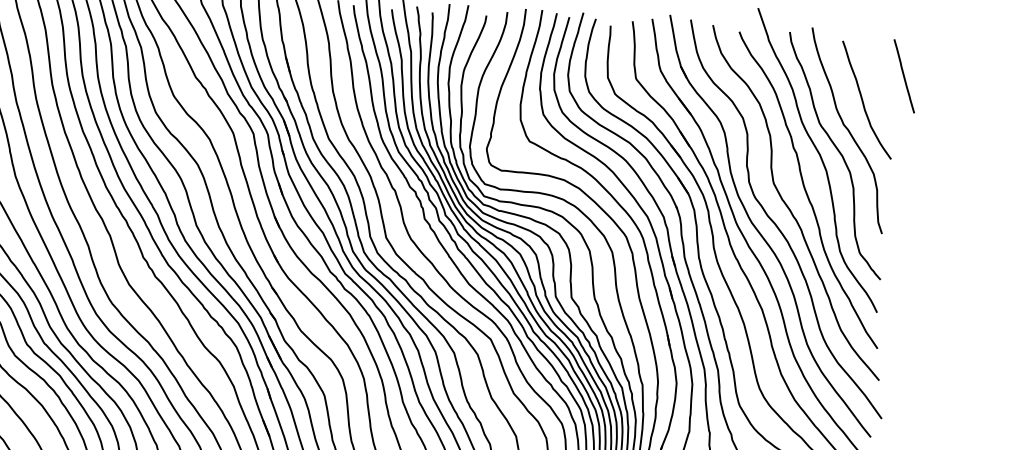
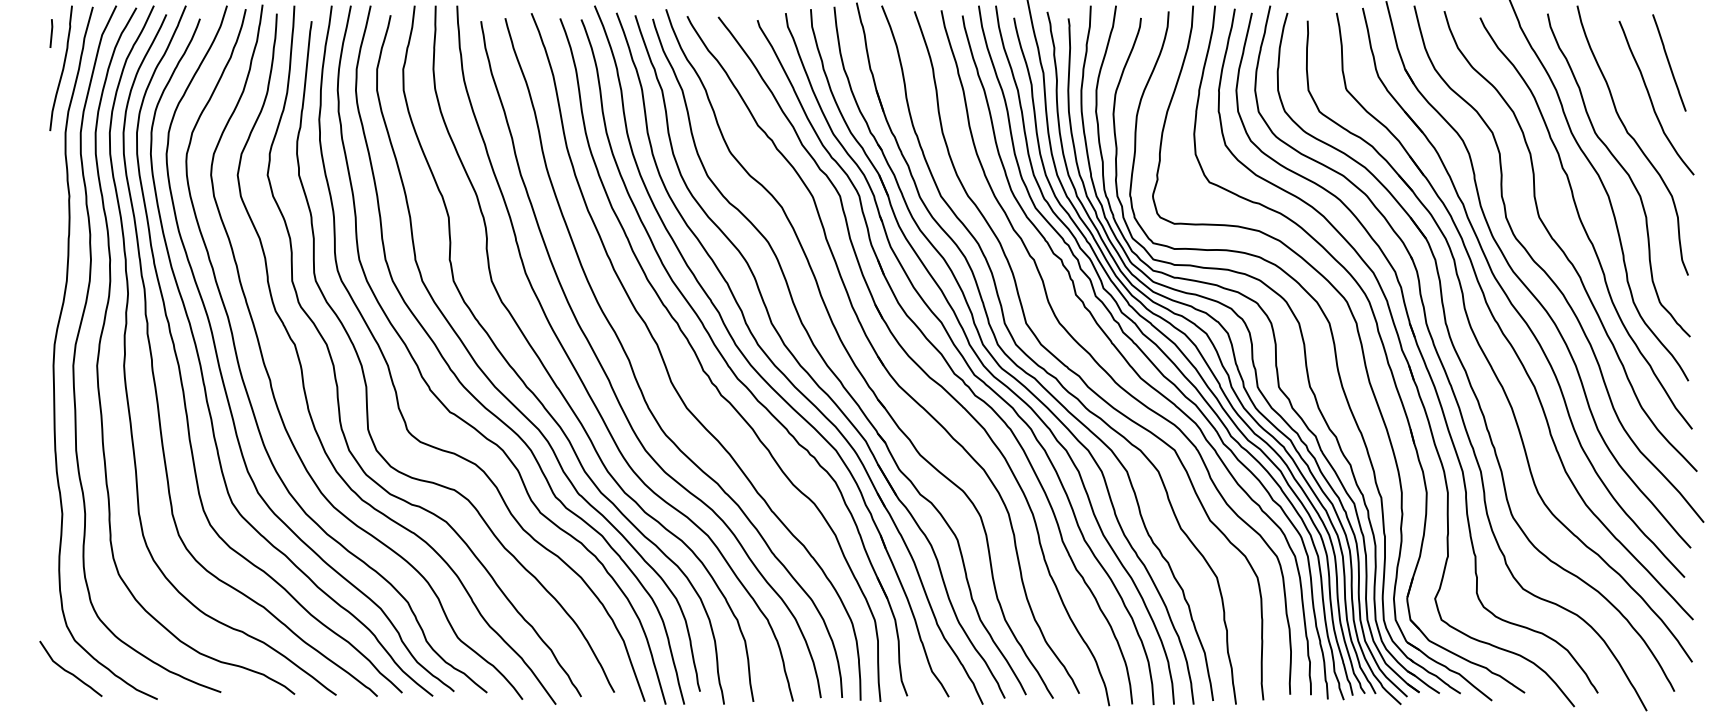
line: (904, 75) -> (1669, 62), moved

